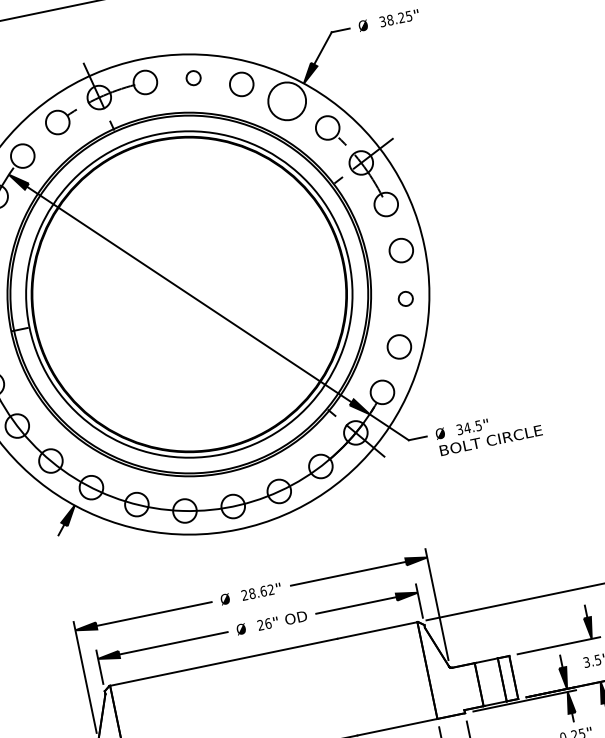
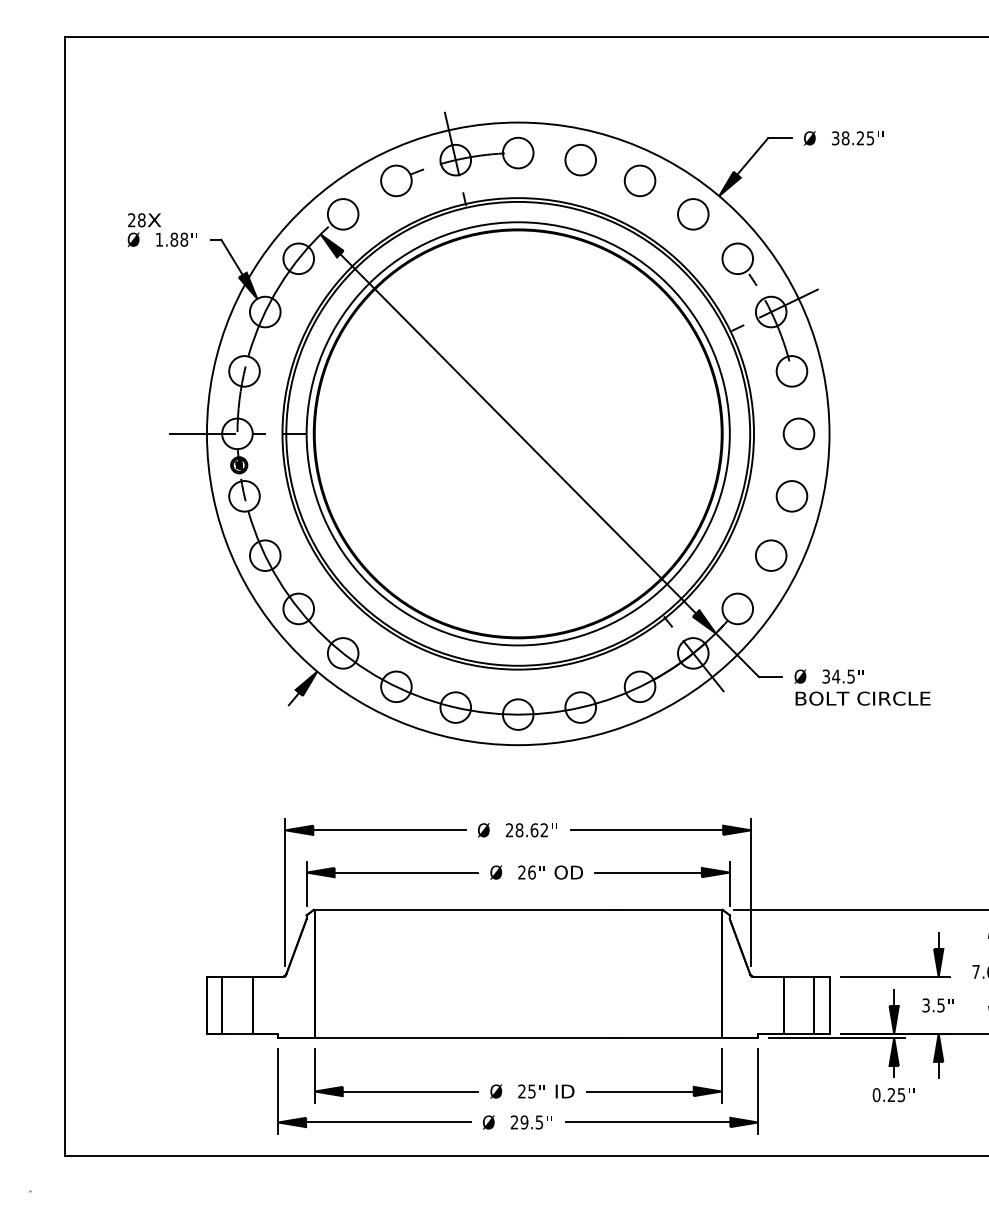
circle: (193, 78) -> (580, 160), size x1.67
circle: (287, 101) -> (693, 214), size x0.62
circle: (405, 299) -> (791, 496), size x1.67

